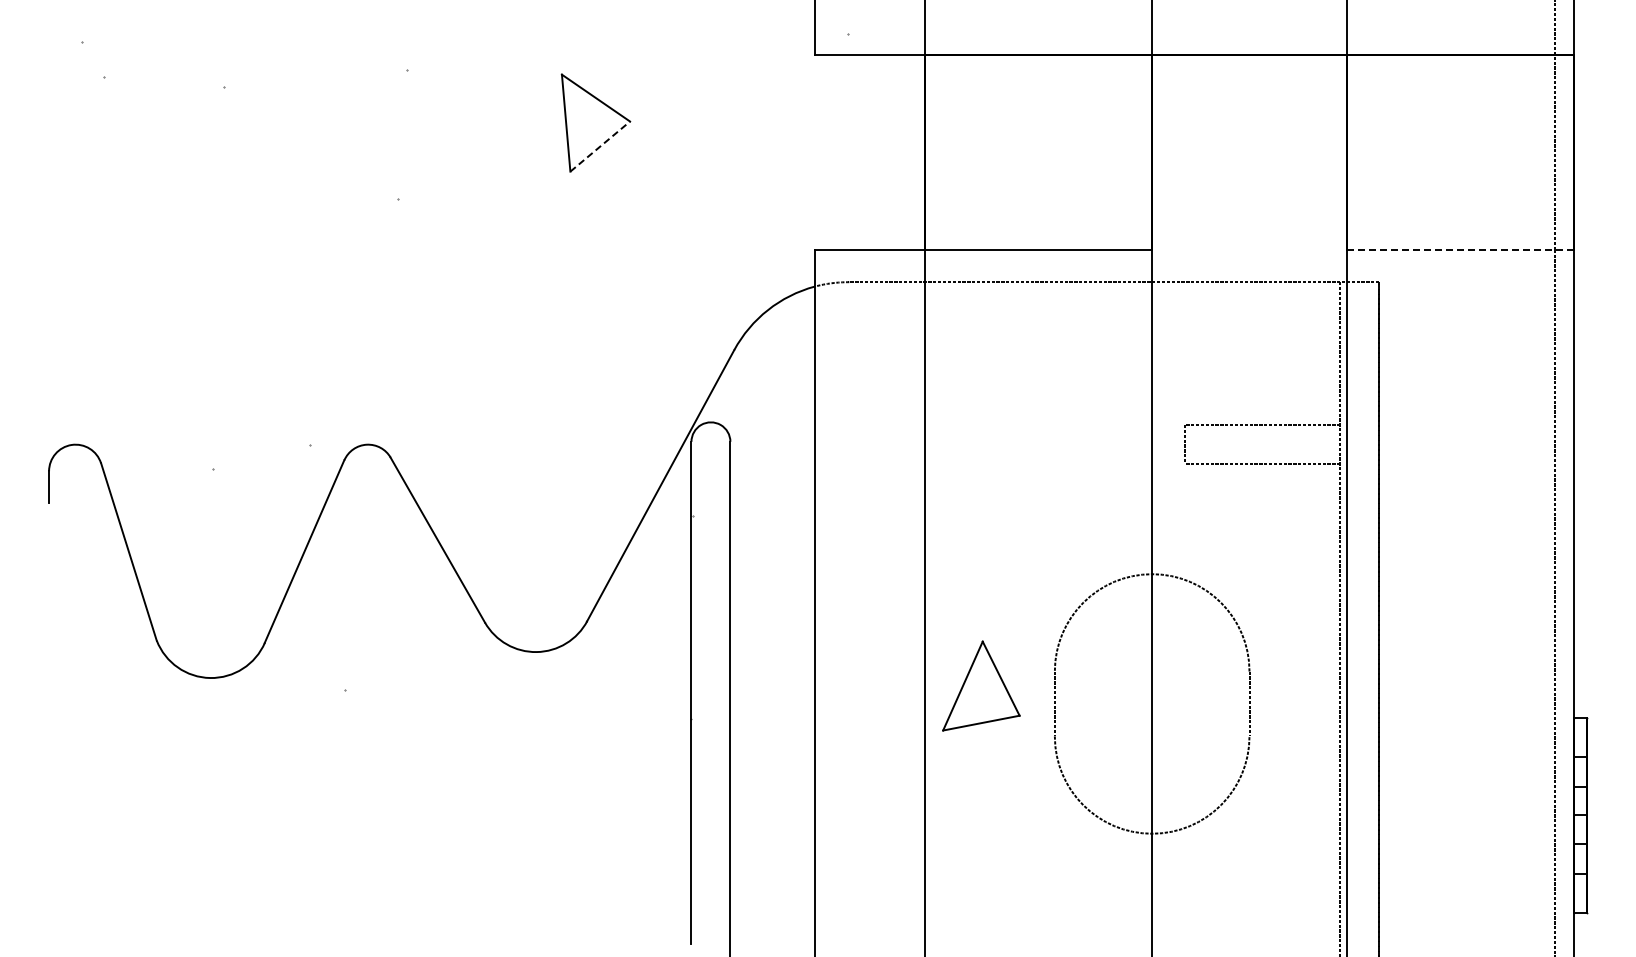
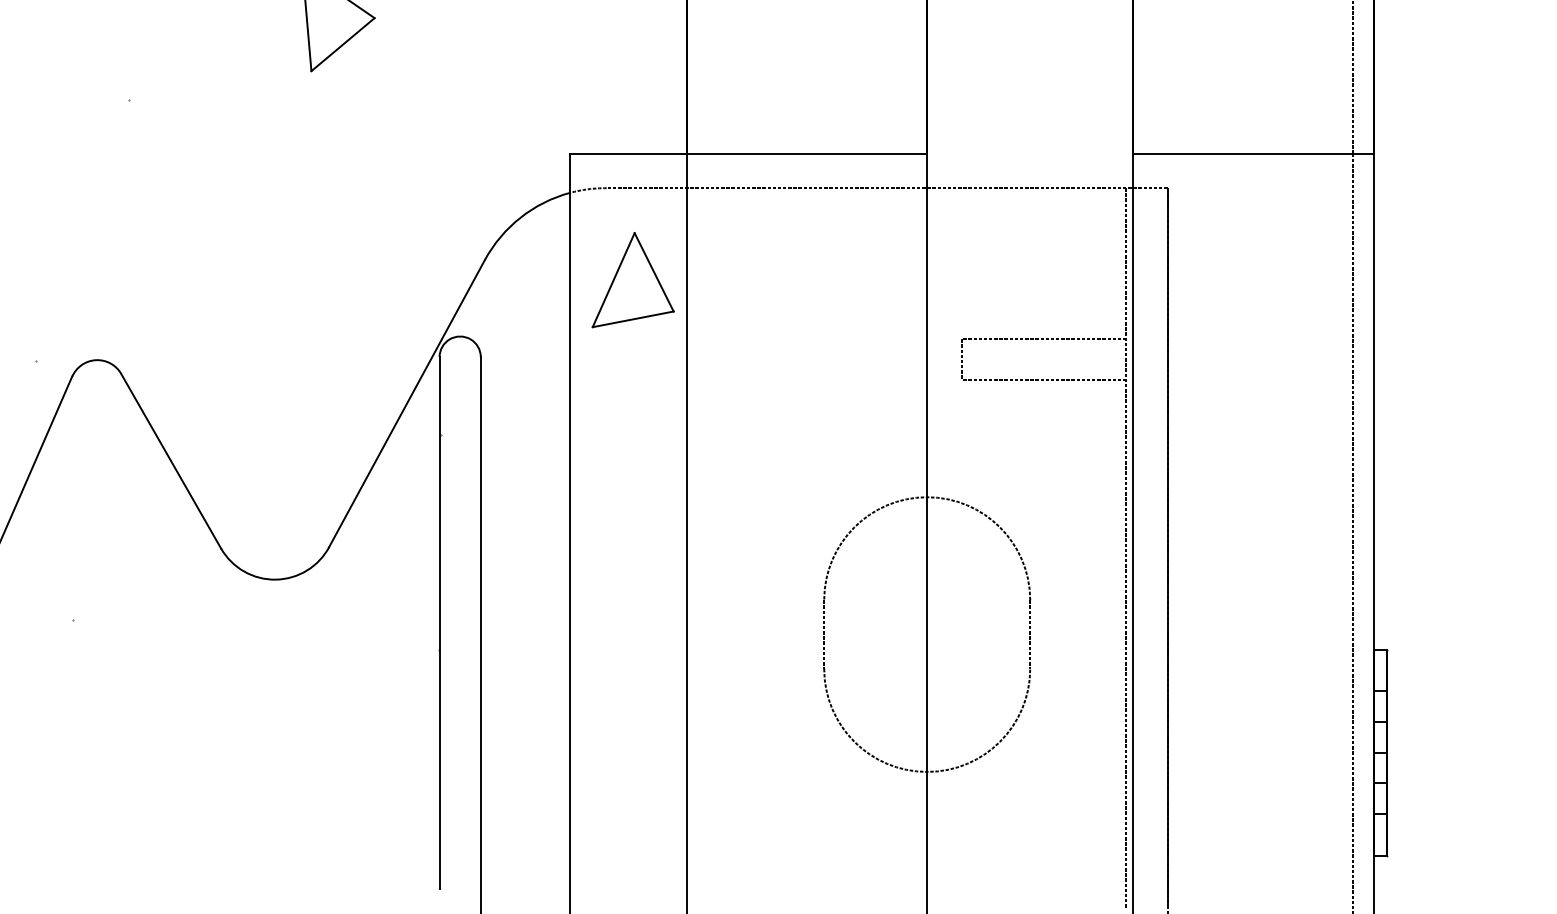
line: (600, 146) -> (343, 44), dashed -> solid
line: (1460, 249) -> (1253, 153), dashed -> solid
part: (981, 685) -> (633, 279), moved

